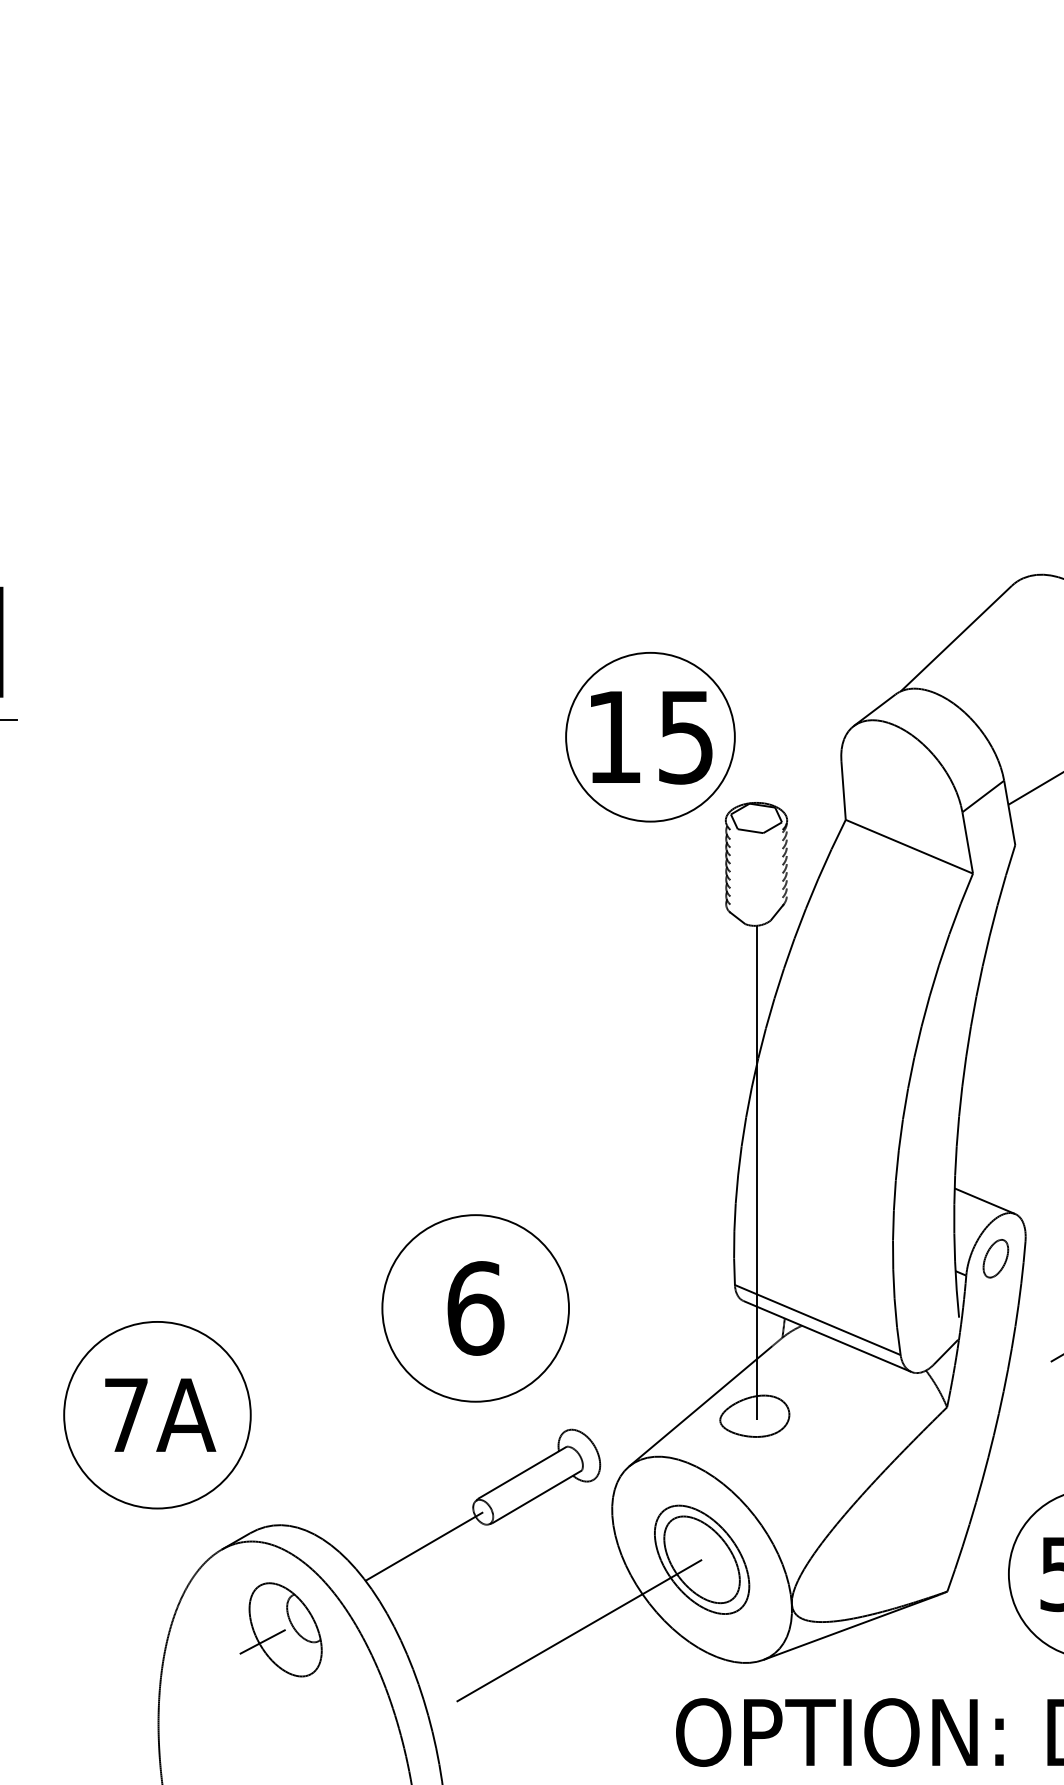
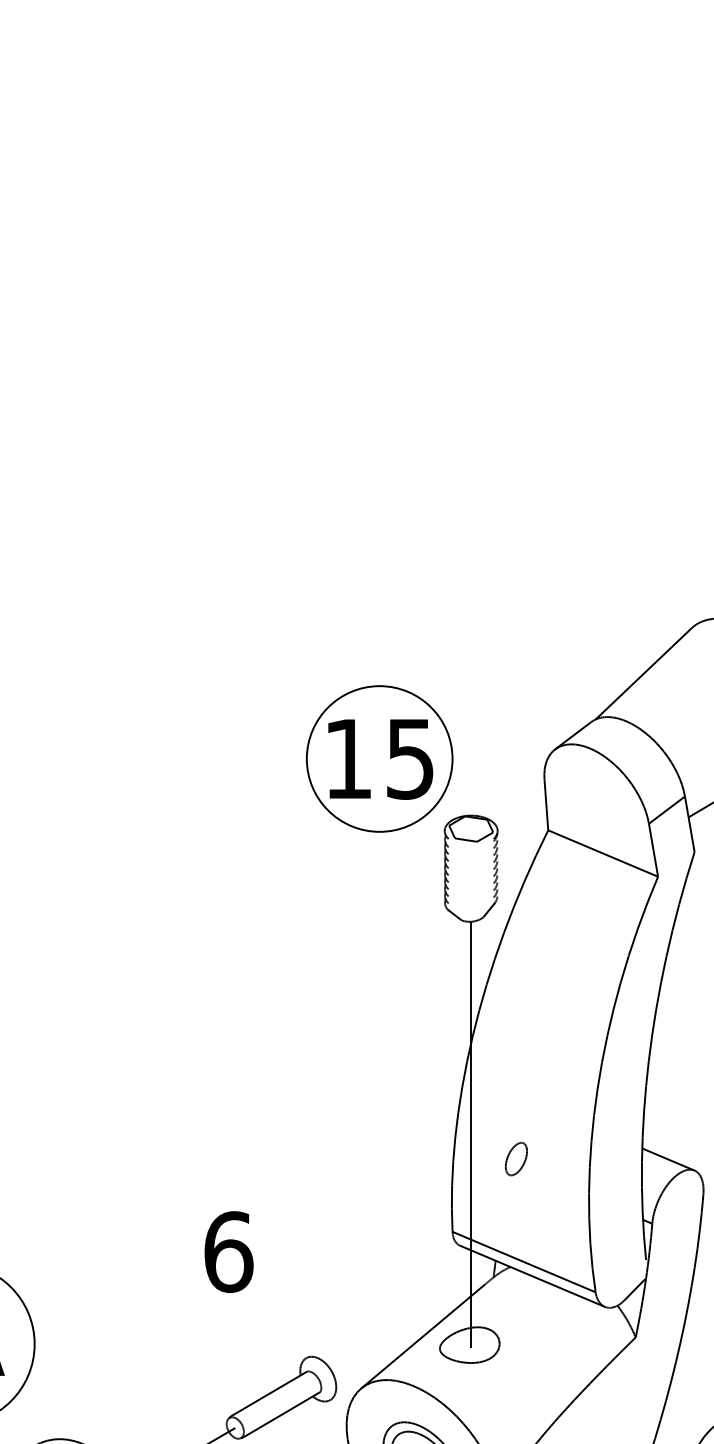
part: (995, 1258) -> (516, 1158), moved
circle: (475, 1308) -> (228, 1252), removed

